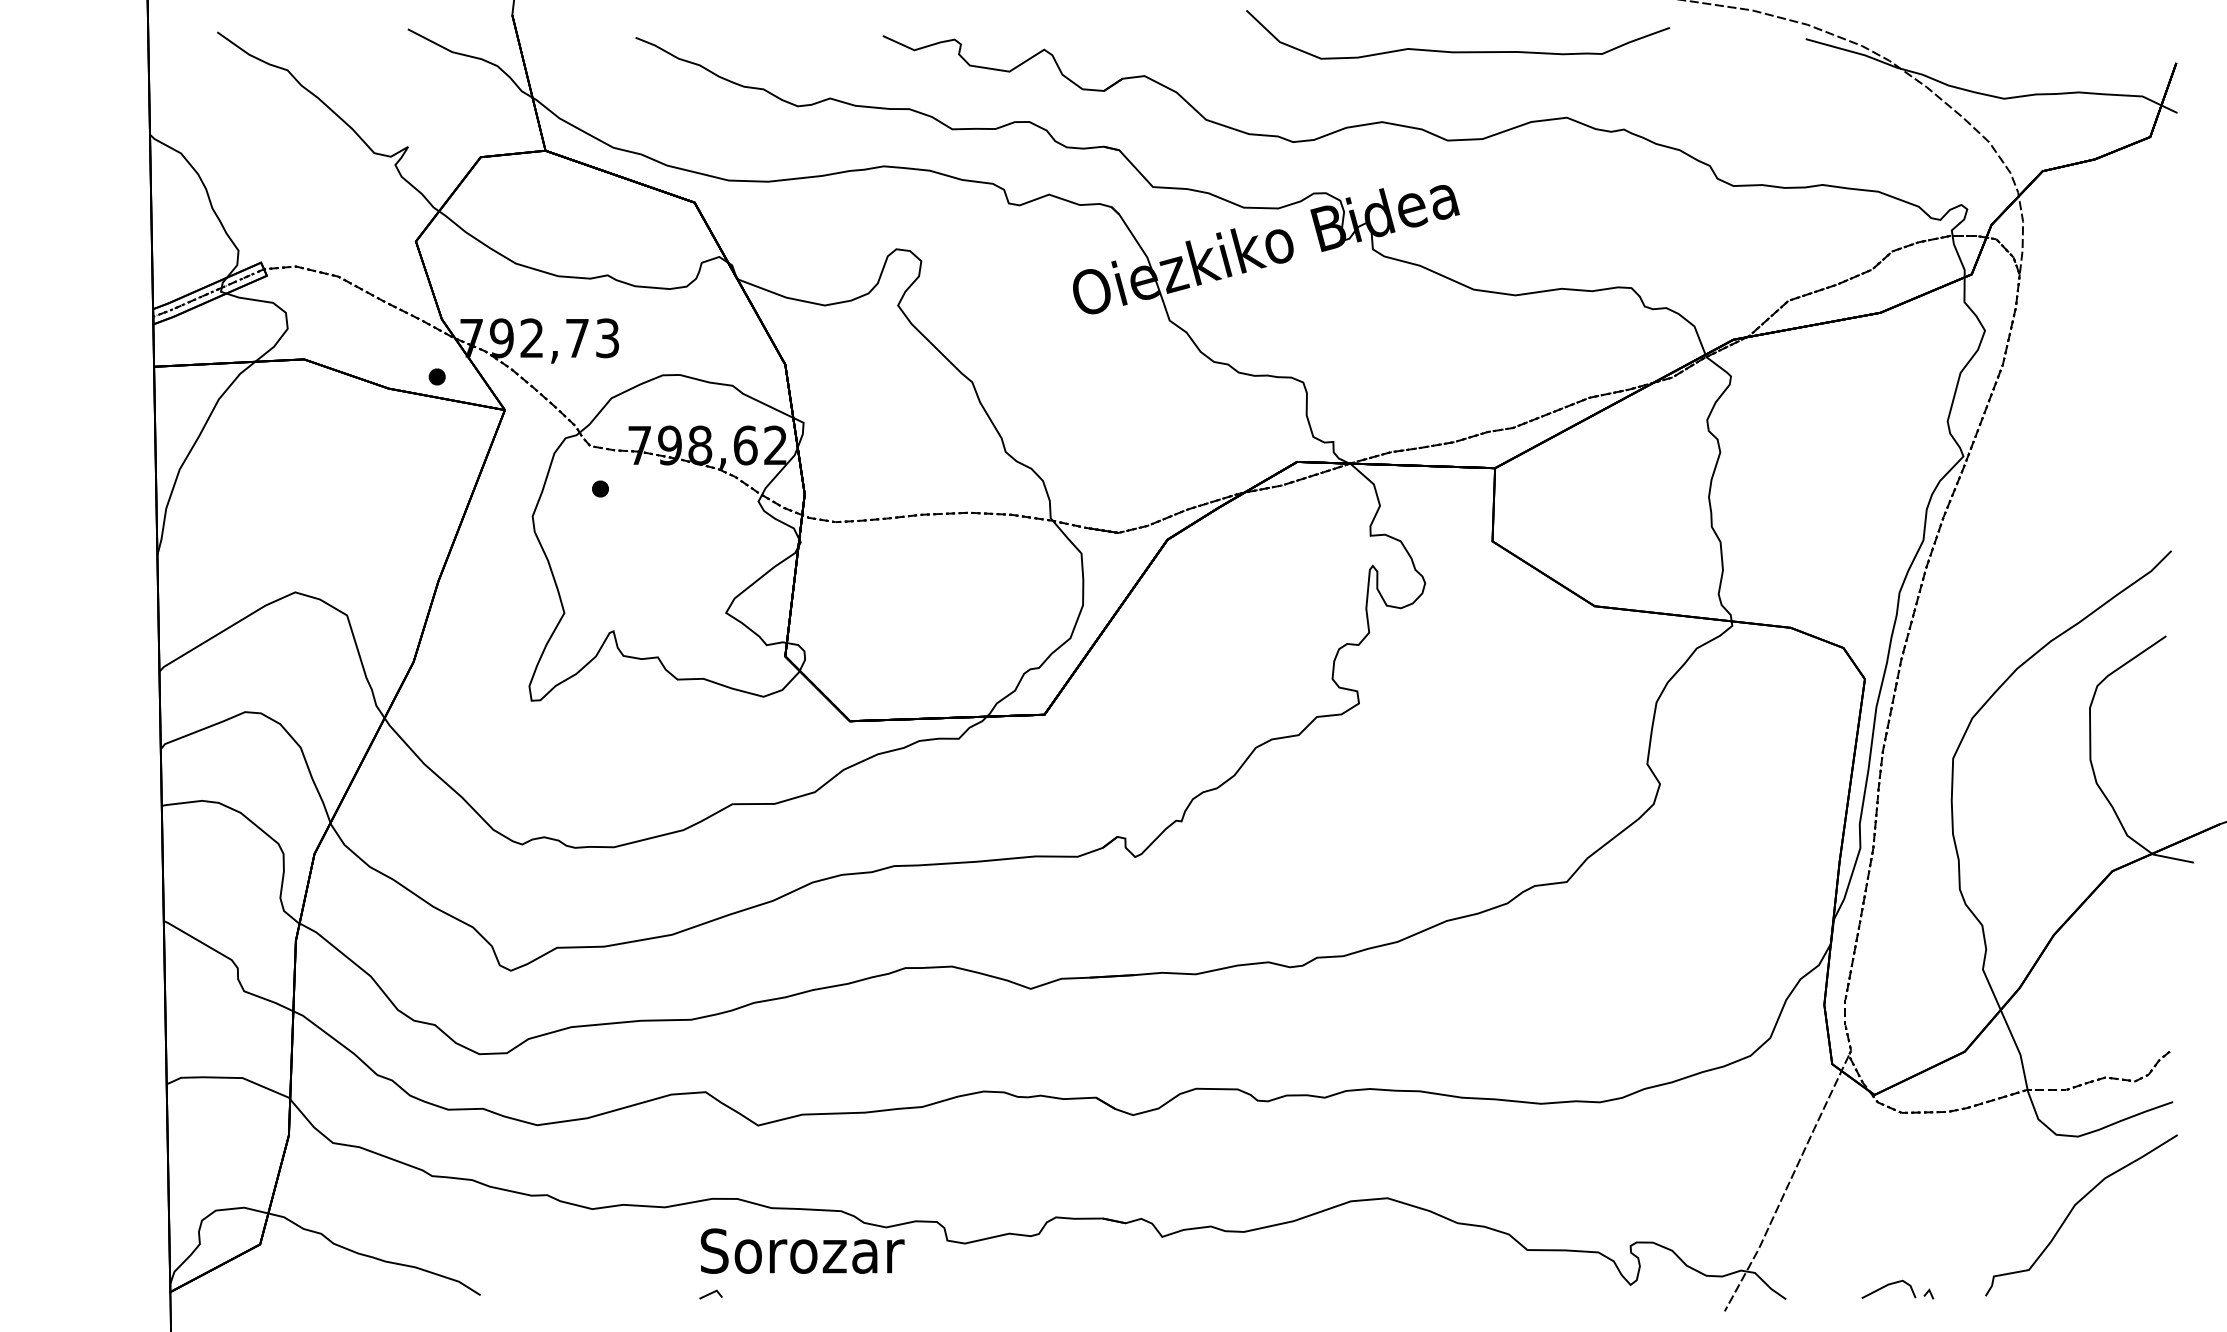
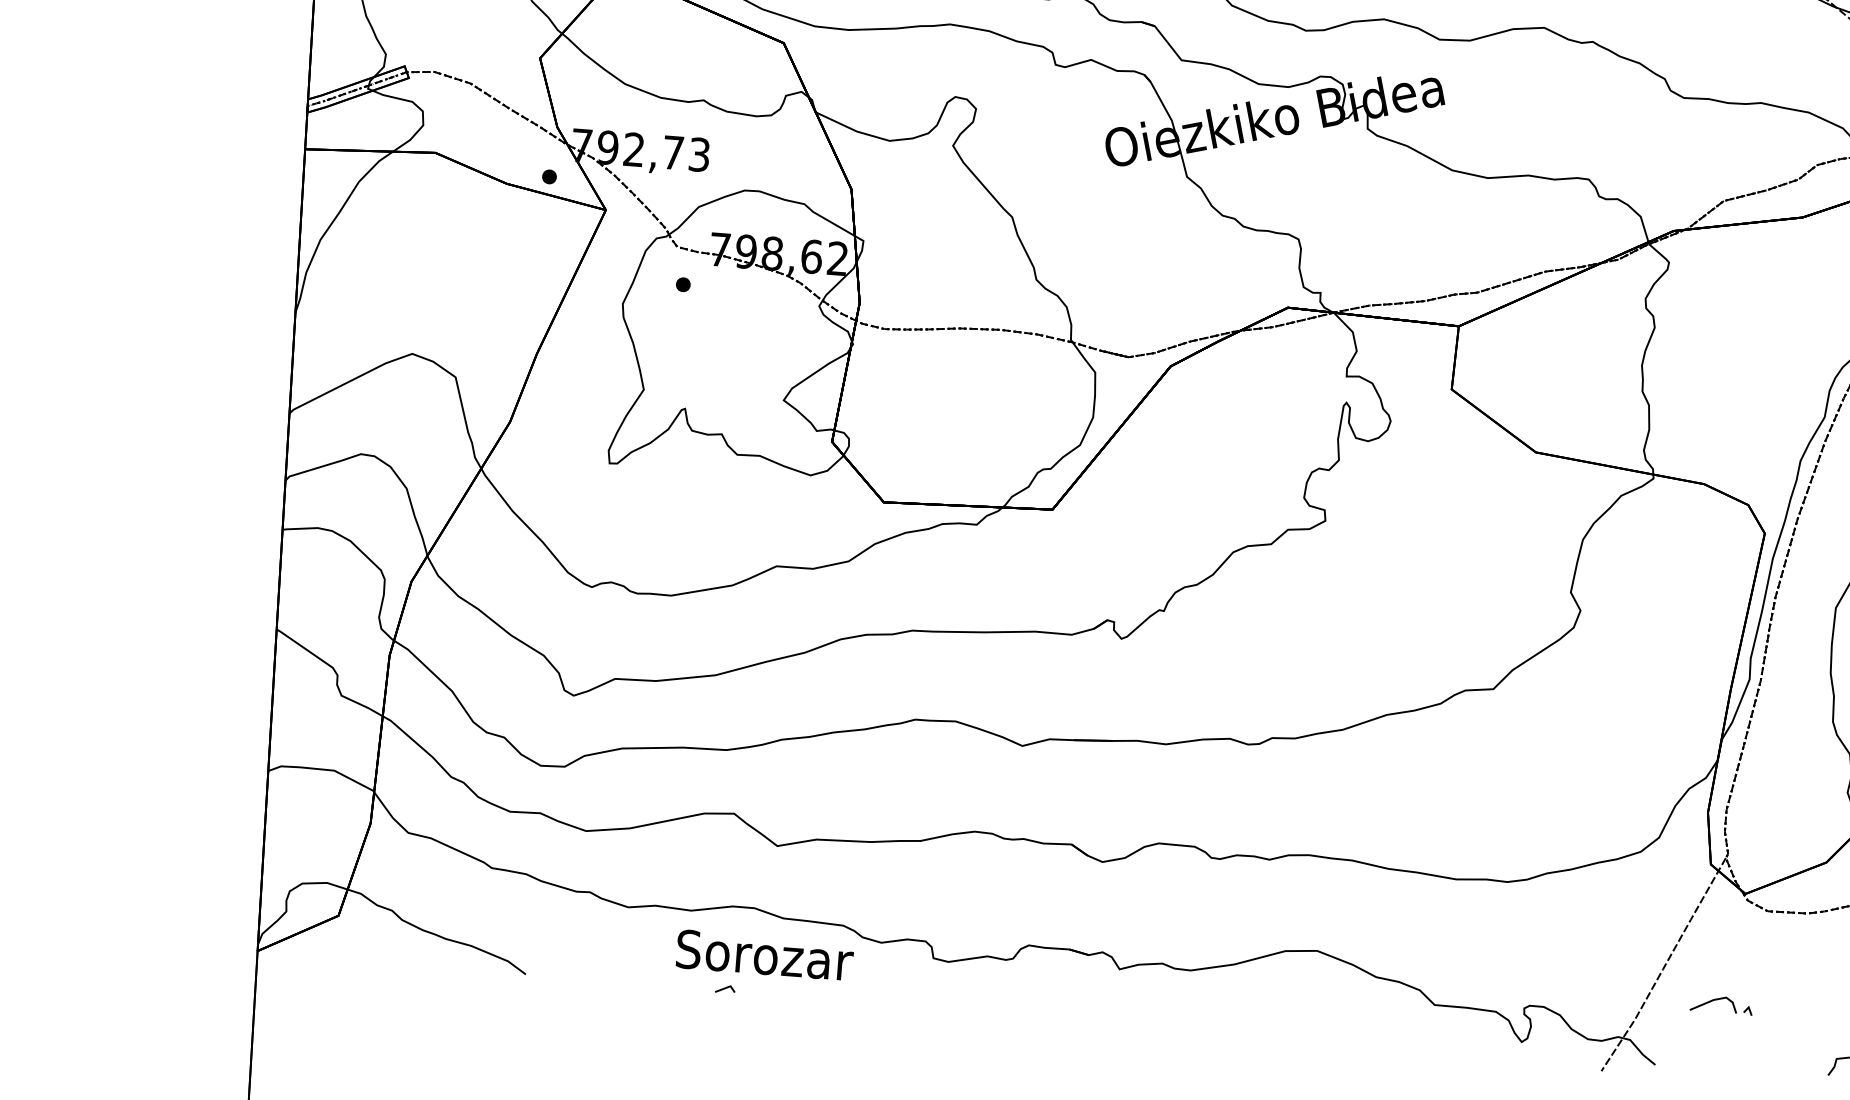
text: (802, 1250) -> (764, 954), moved
part: (1897, 1289) -> (1721, 1004), moved

